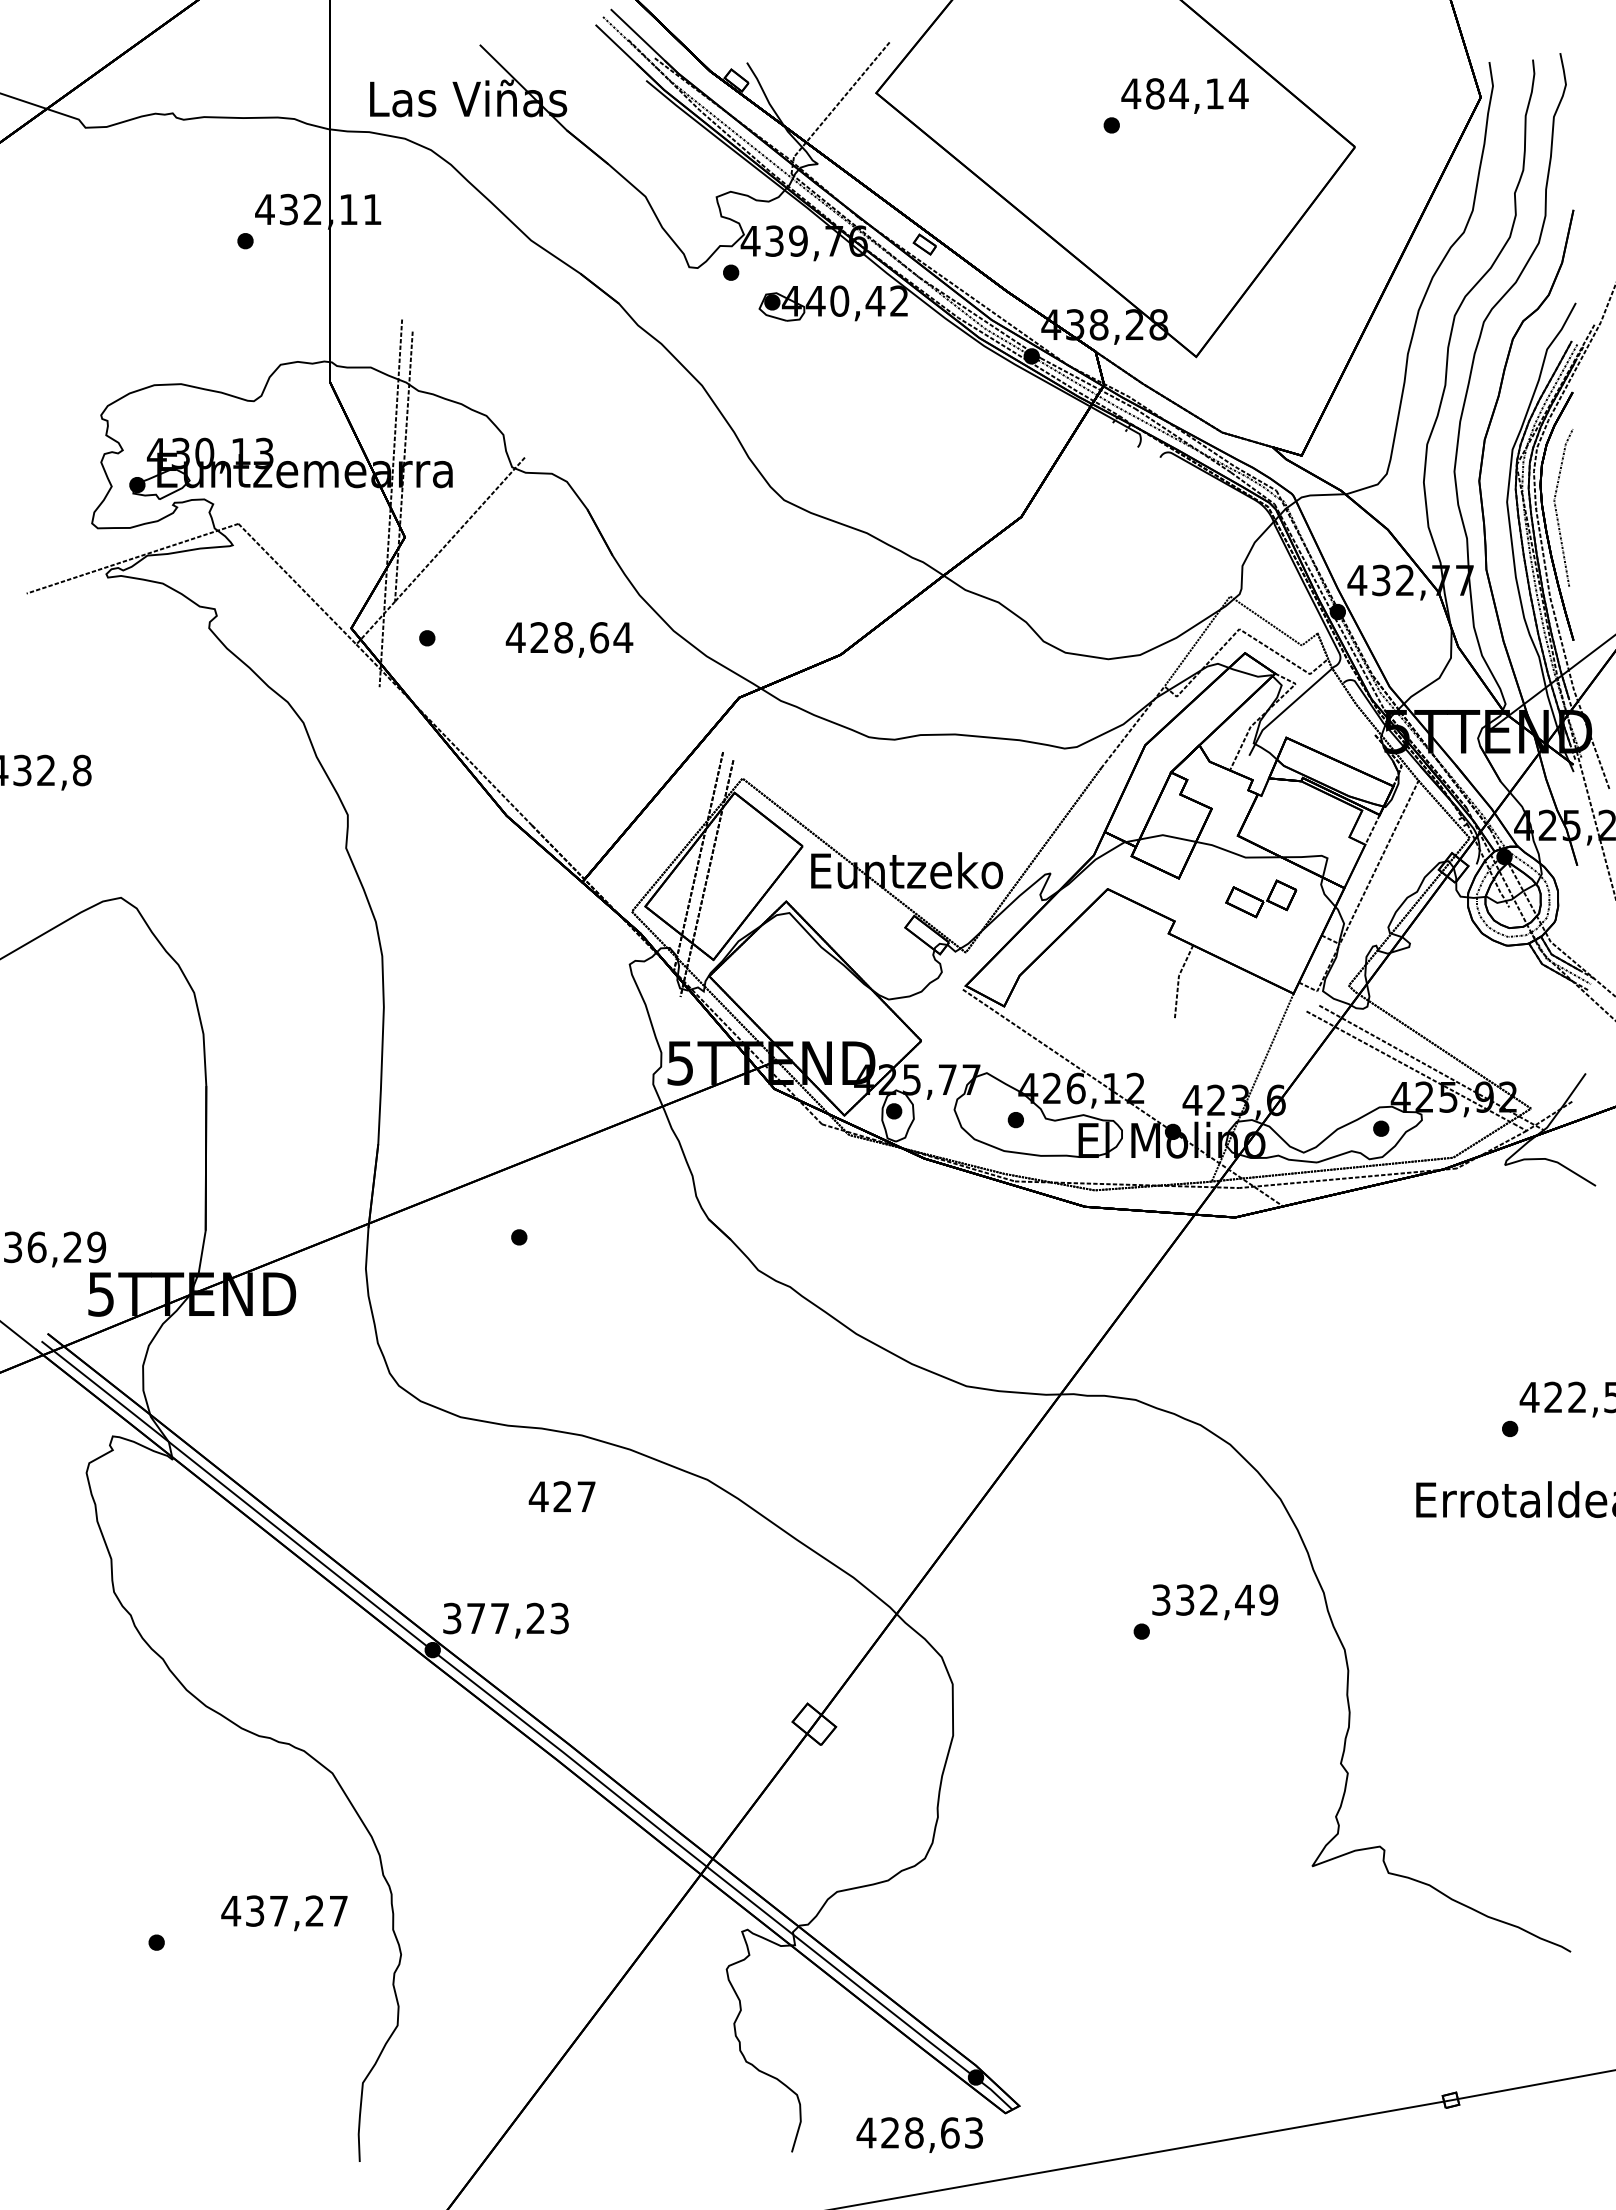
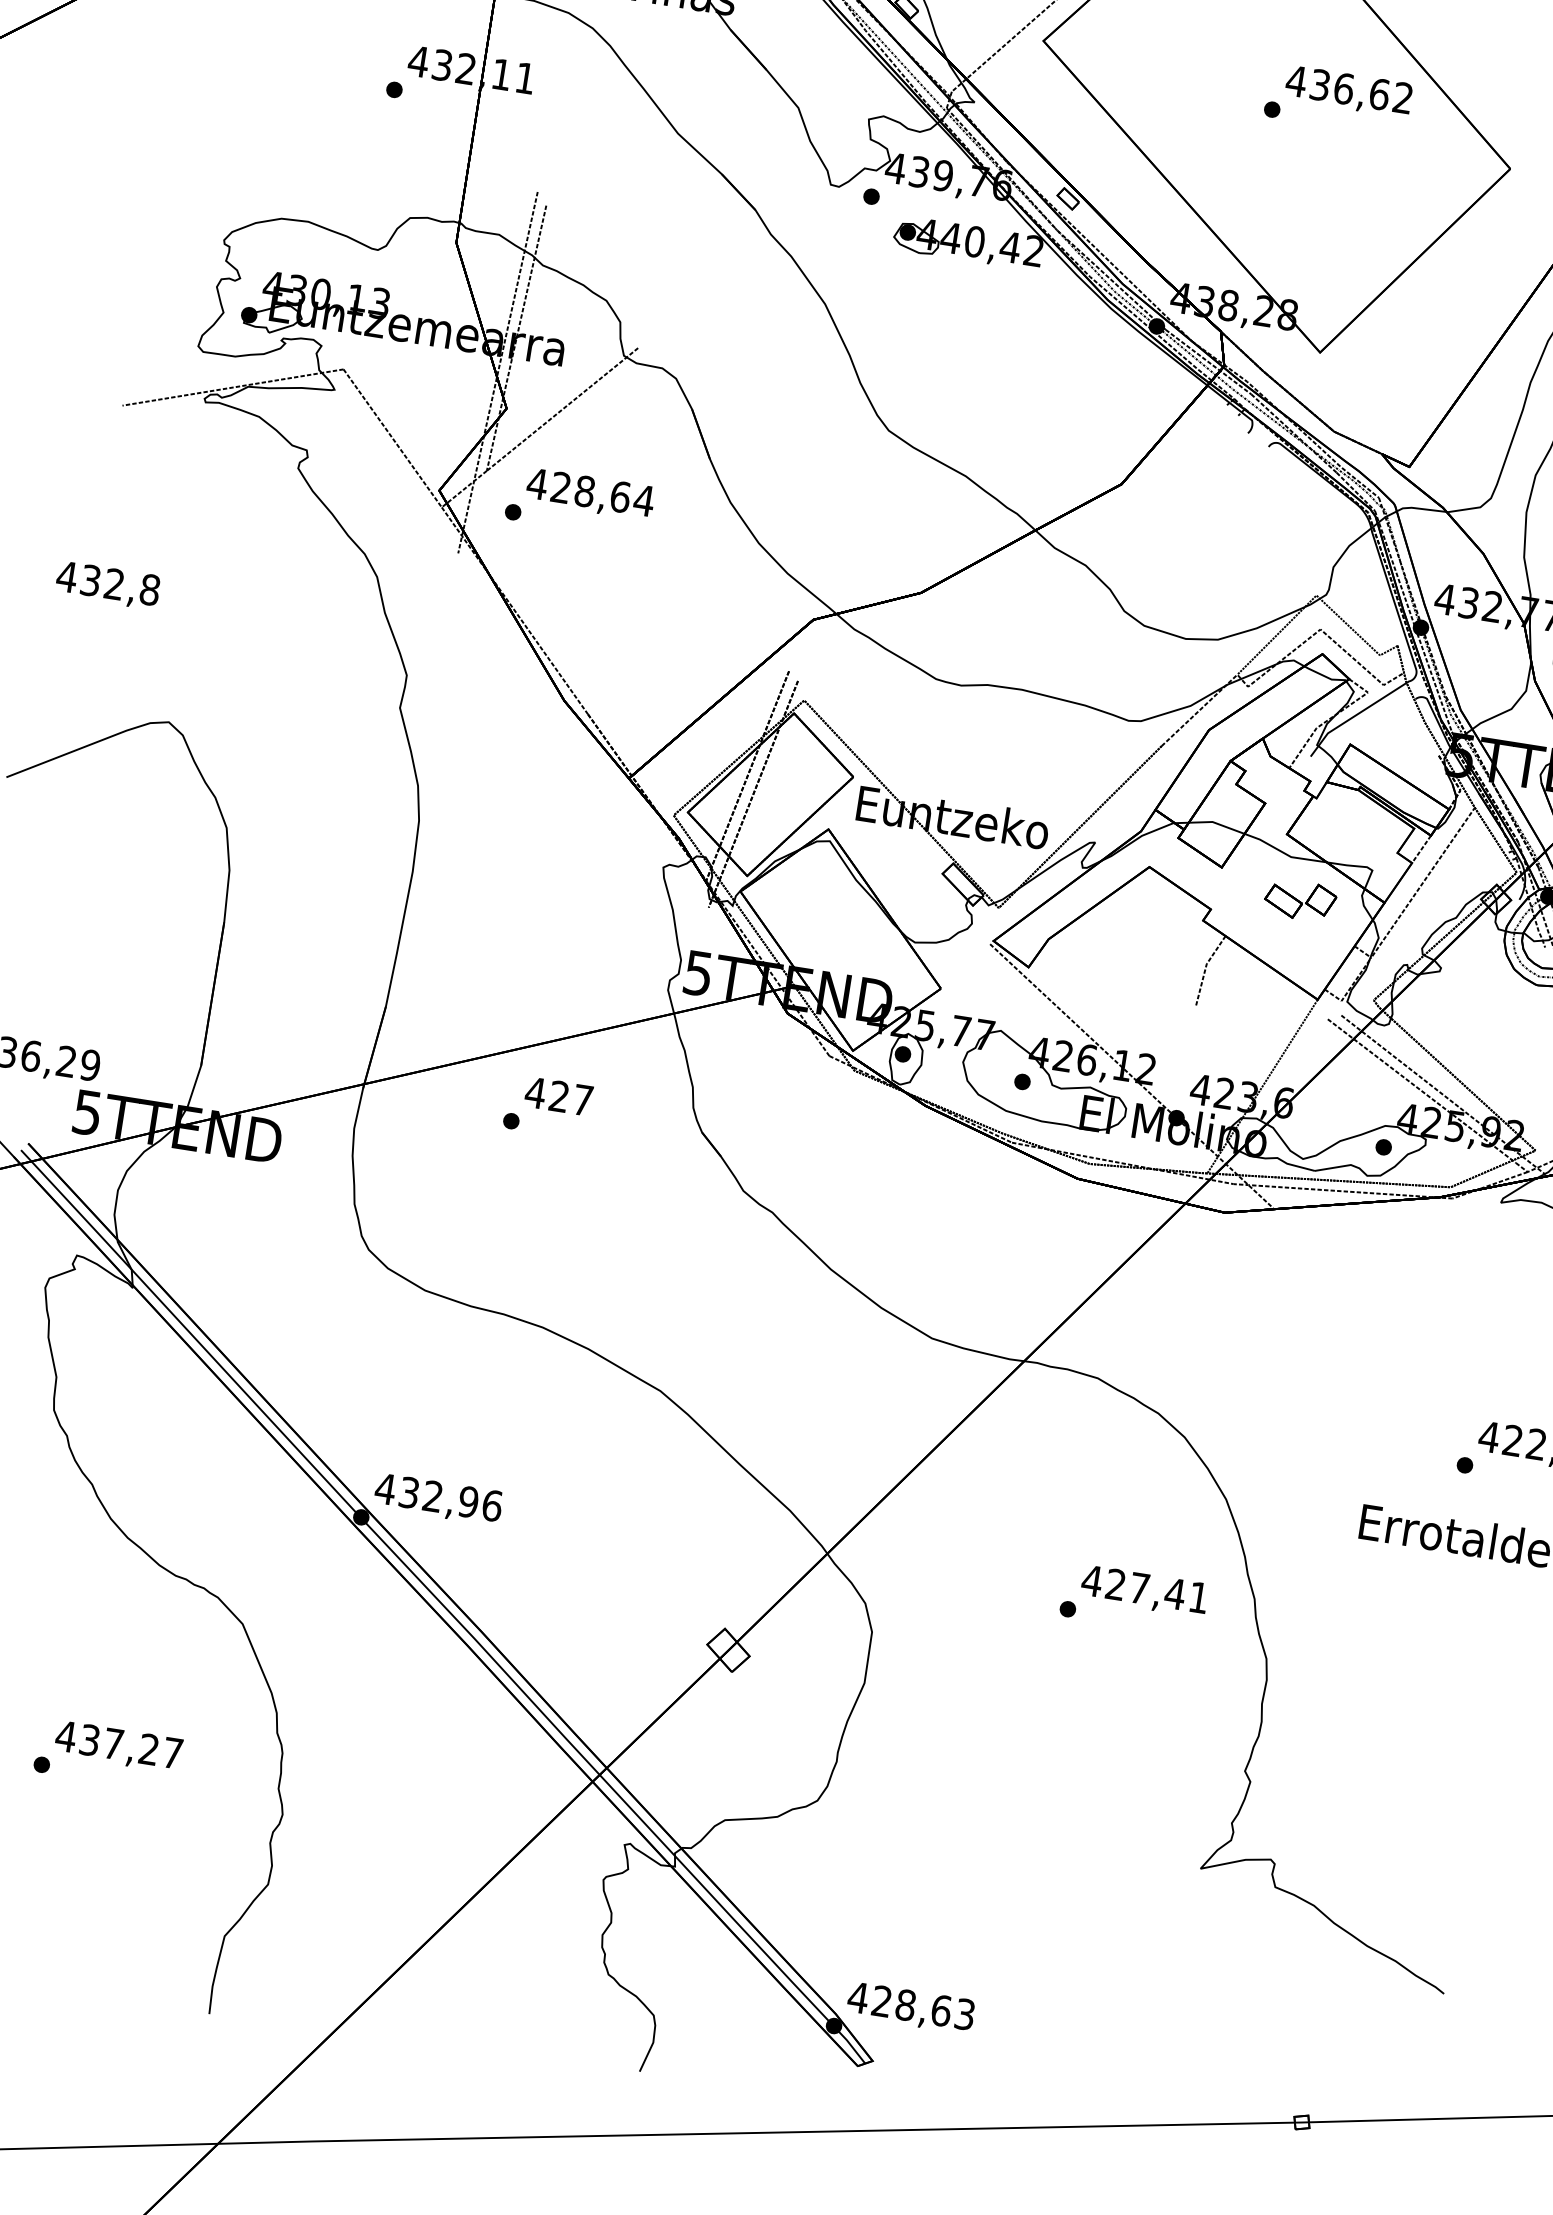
text: (1197, 93) -> (1362, 91), 484,14 -> 436,62
text: (569, 639) -> (590, 494), moved
text: (561, 1496) -> (558, 1096), moved
text: (1214, 1599) -> (1145, 1588), 332,49 -> 427,41
text: (505, 1618) -> (438, 1497), 377,23 -> 432,96
text: (284, 1913) -> (118, 1747), moved
text: (919, 2134) -> (910, 2007), moved

